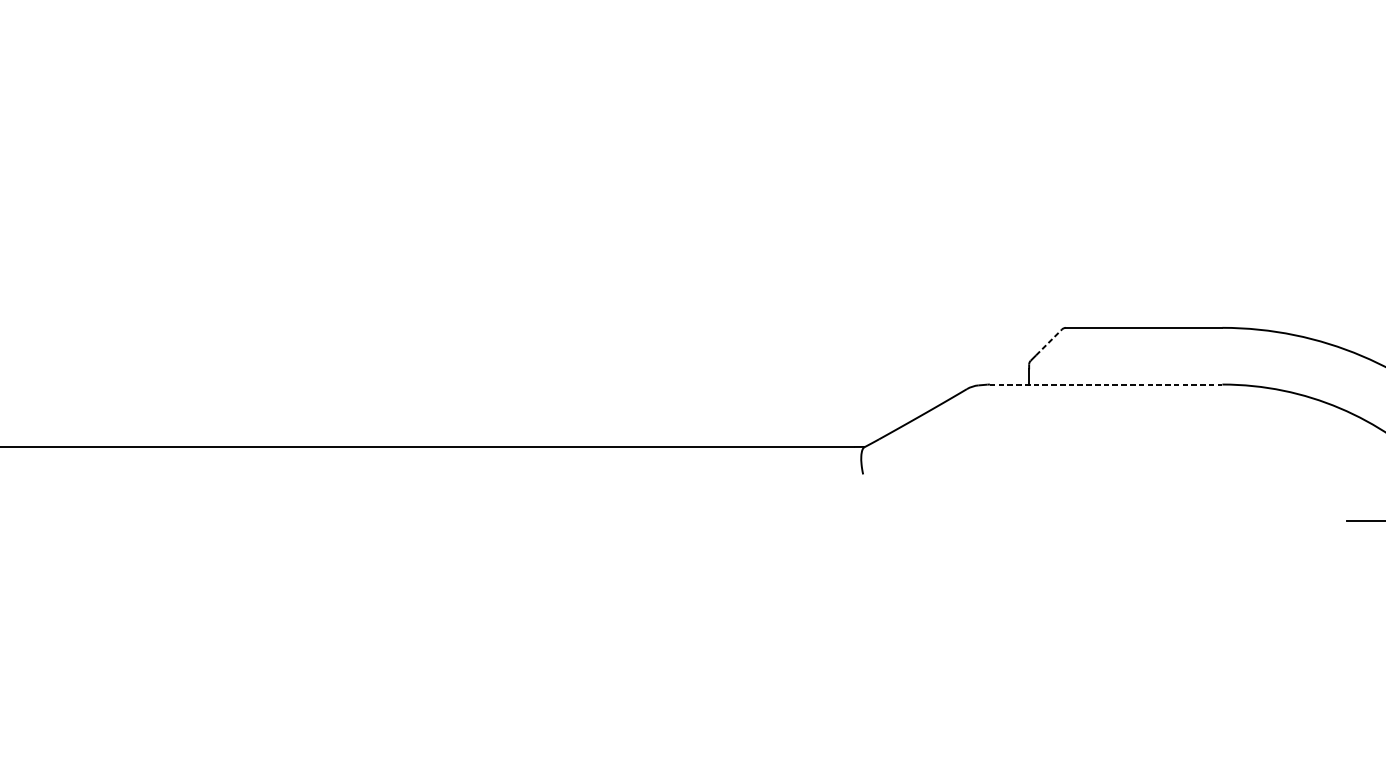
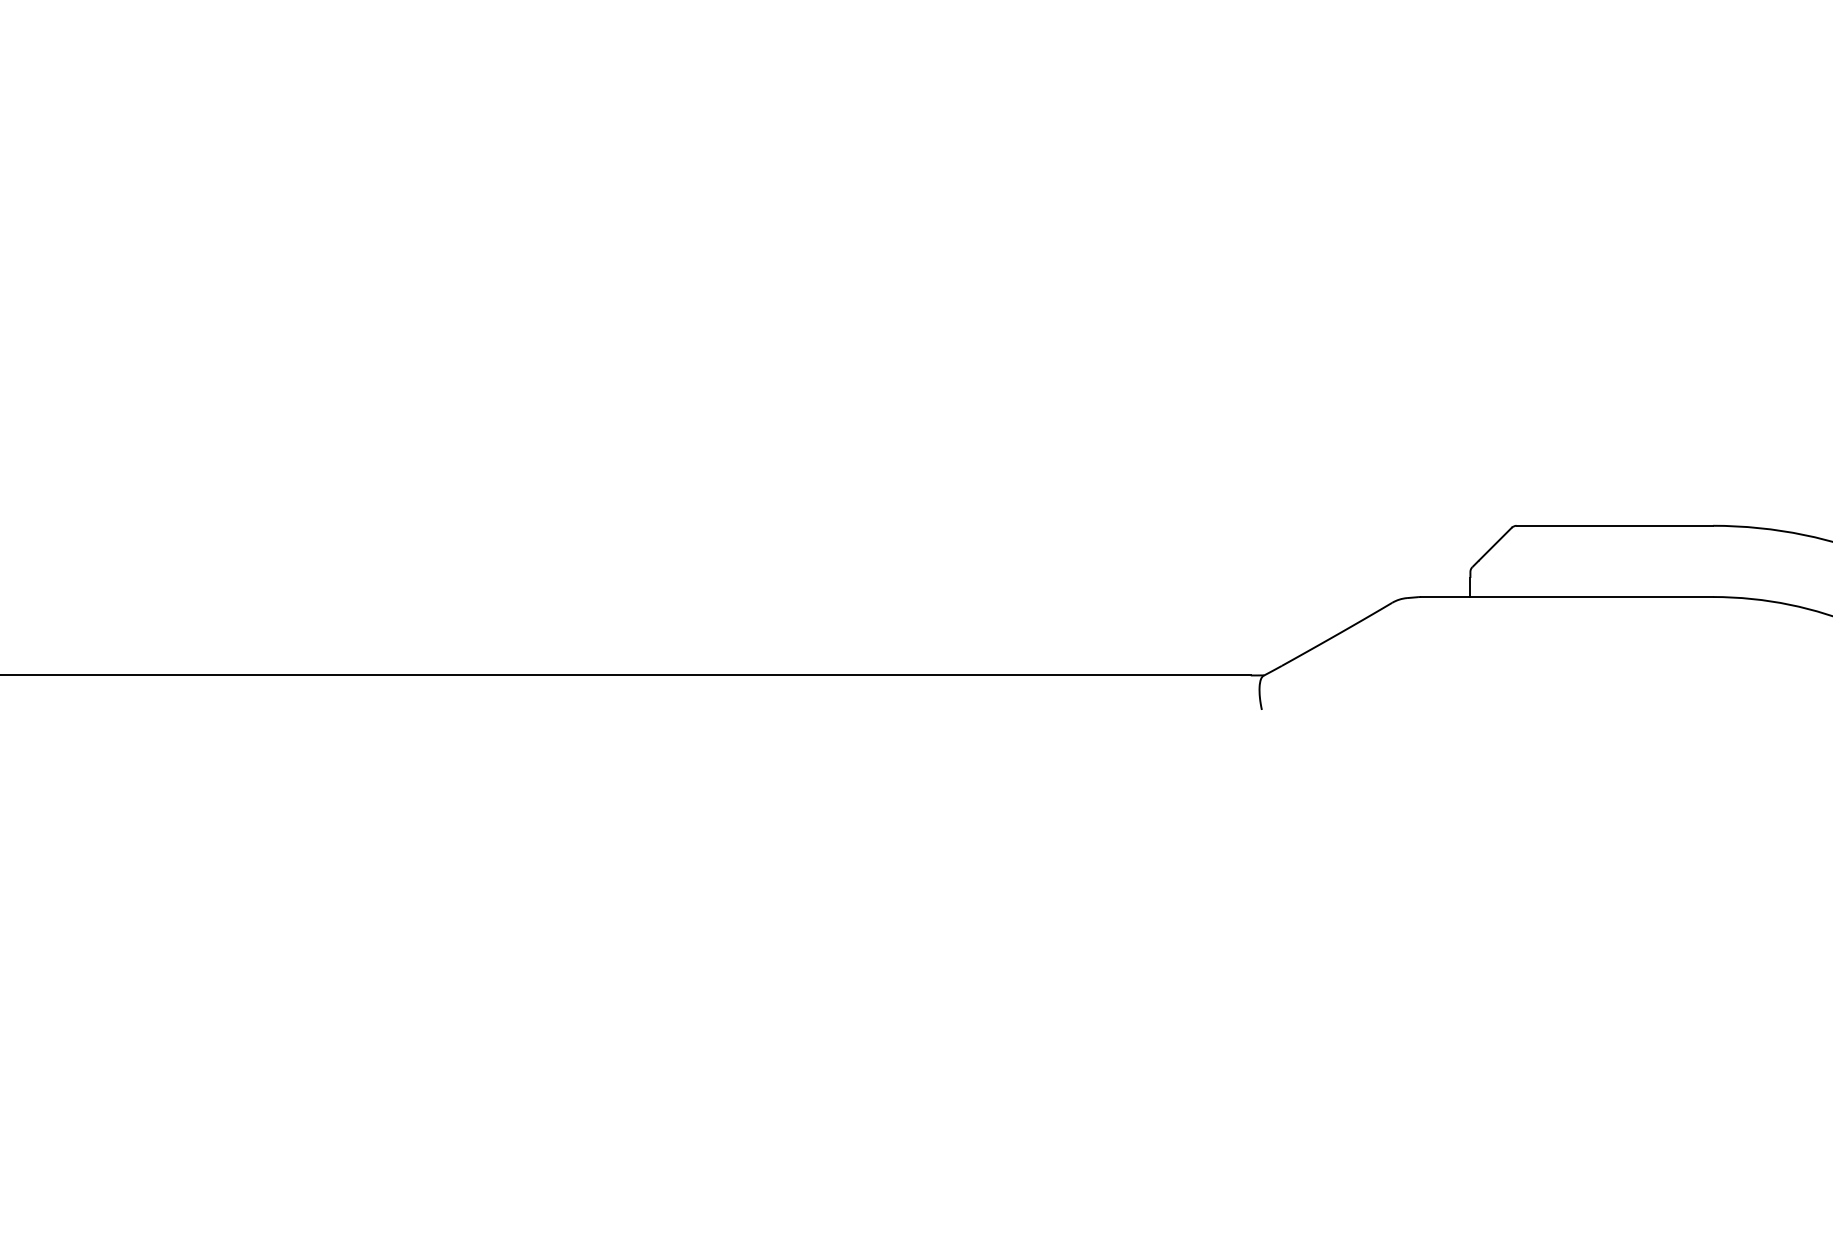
line: (1049, 341) -> (1495, 543), dashed -> solid
line: (1106, 384) -> (1567, 597), dashed -> solid

